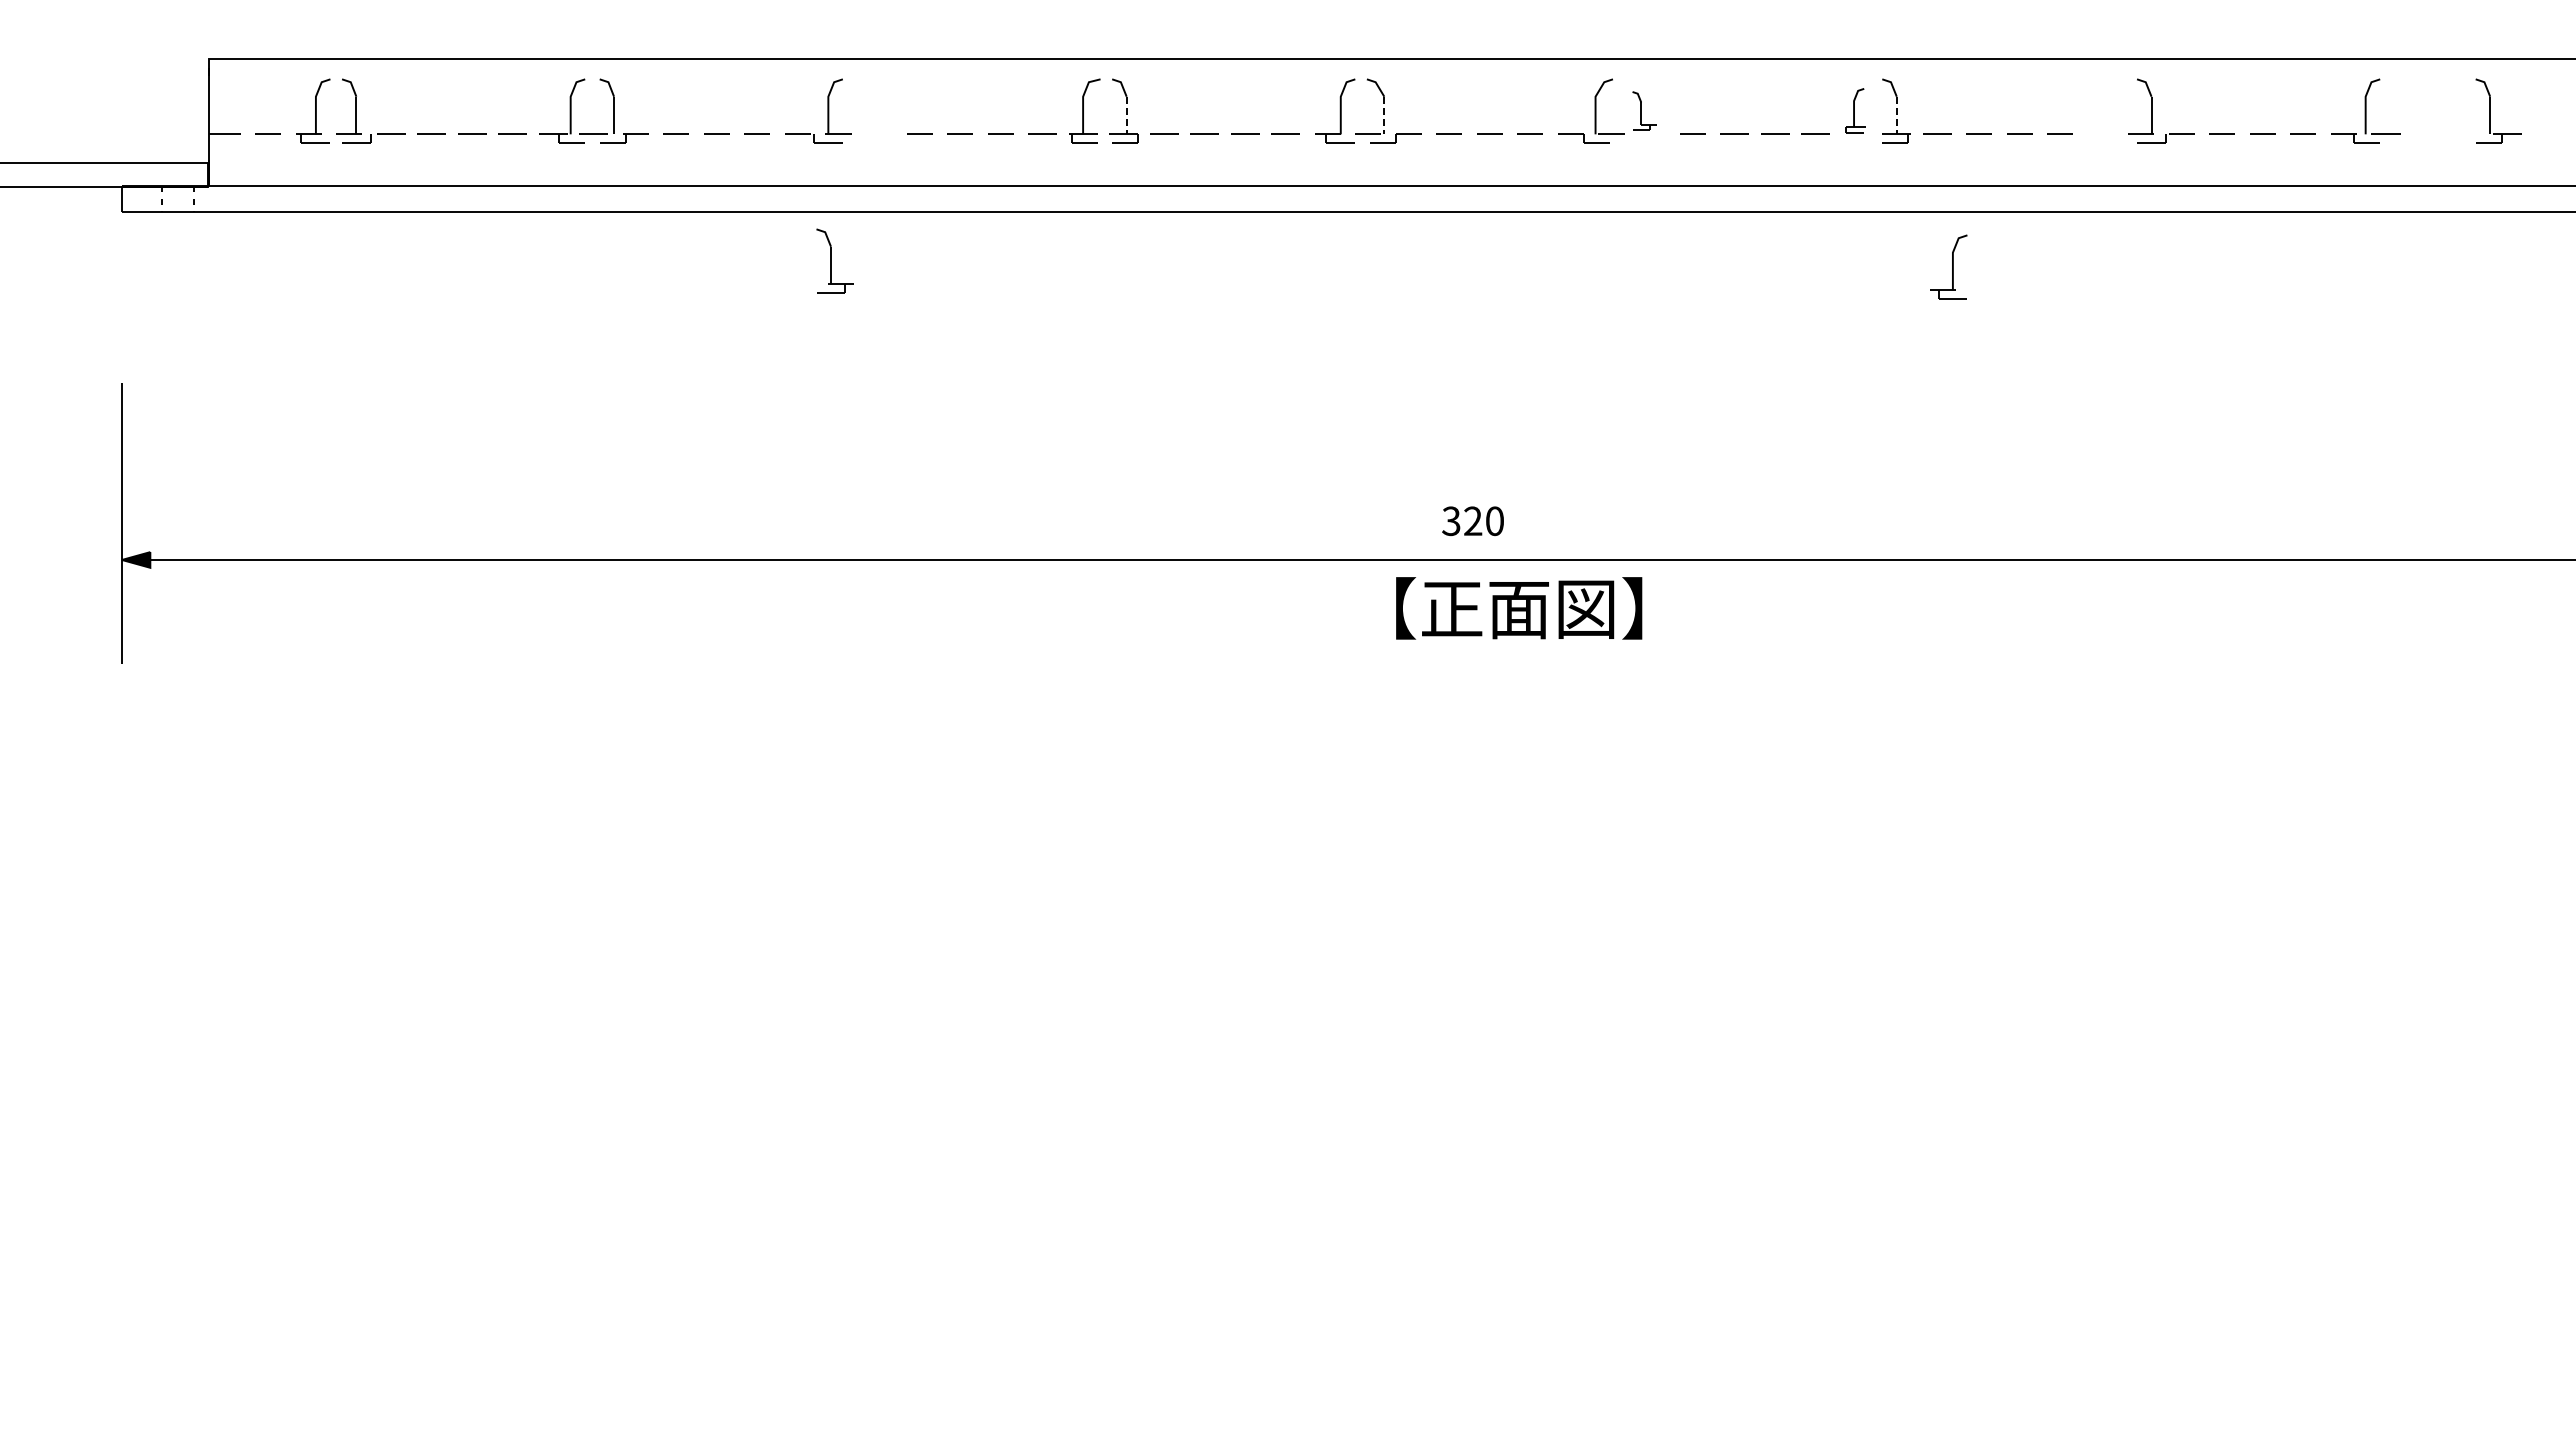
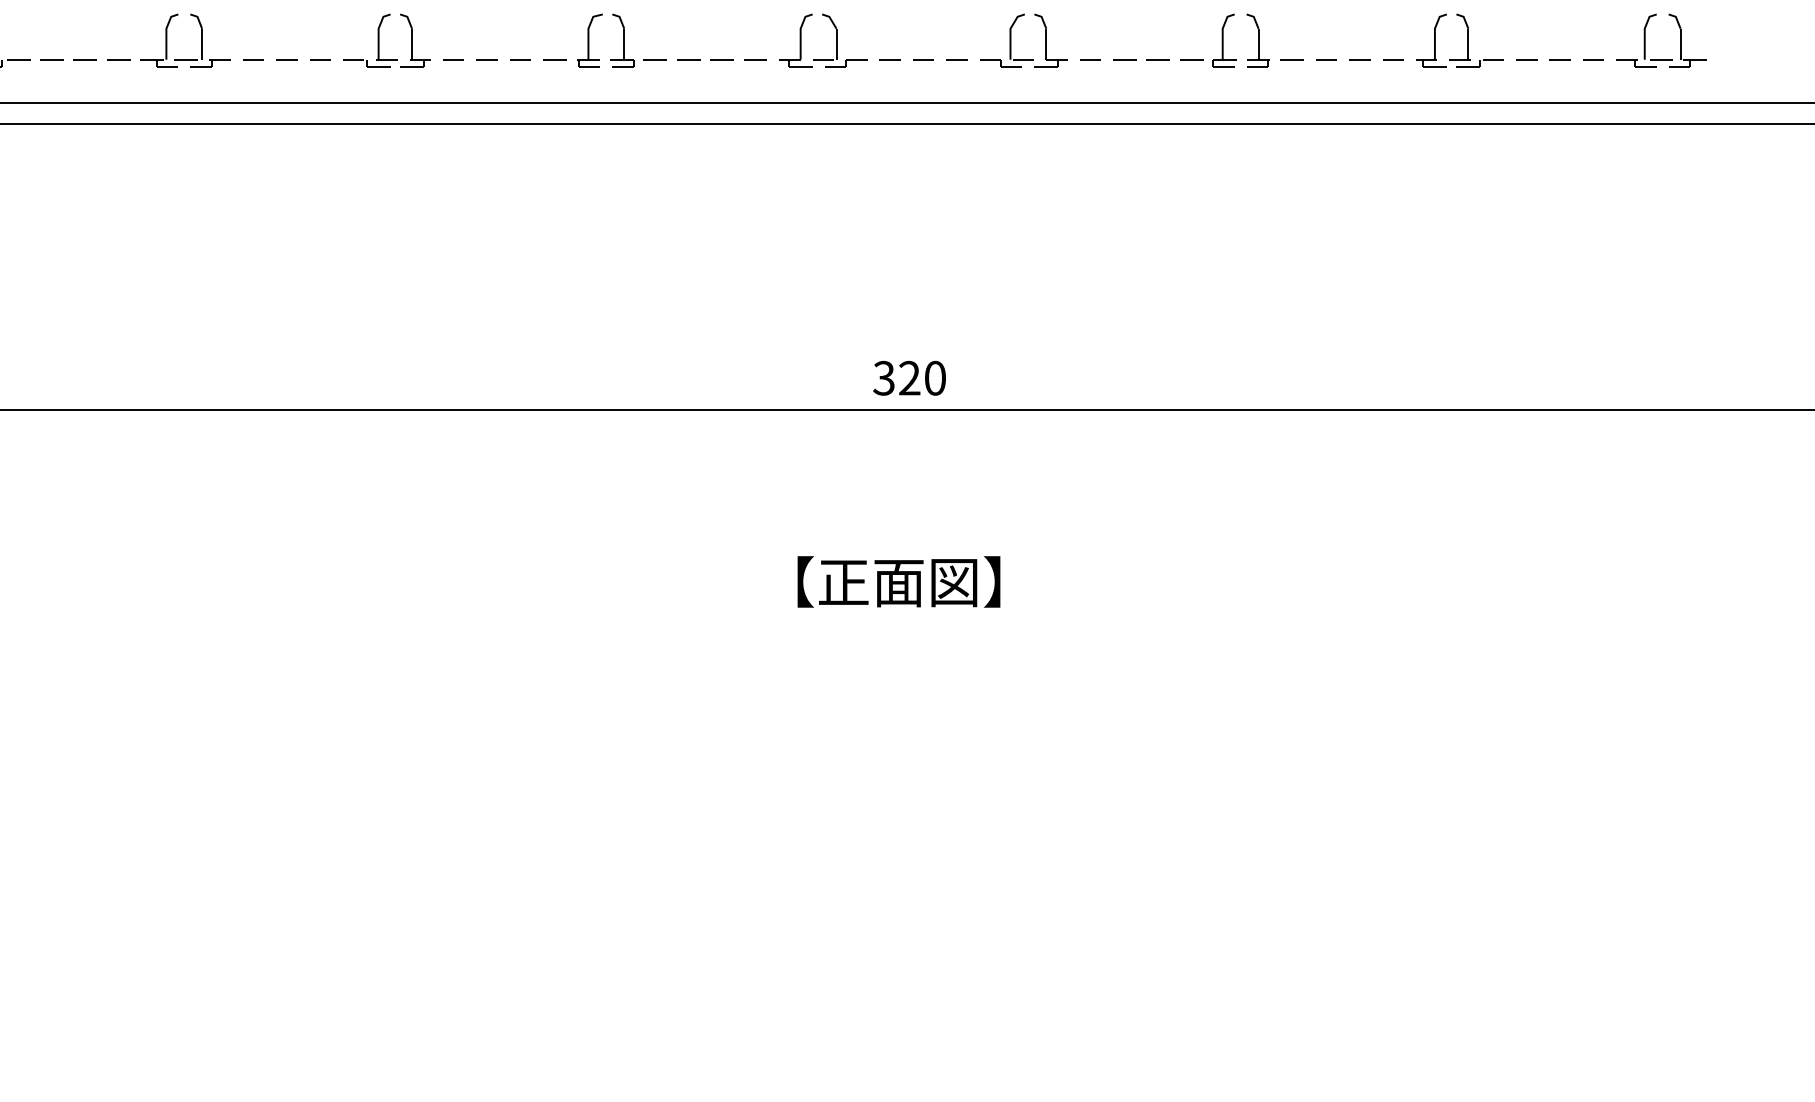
part: (1644, 110) -> (1050, 40), size x1.67
part: (1855, 110) -> (1224, 40), size x1.43
part: (2490, 110) -> (1680, 40), moved
line: (1126, 115) -> (624, 44), dashed -> solid
line: (1384, 115) -> (836, 44), dashed -> solid
line: (1896, 115) -> (1258, 44), dashed -> solid
part: (834, 260) -> (414, 40), moved
part: (1948, 266) -> (1431, 40), moved
part: (1472, 521) -> (909, 378), size x1.43
part: (1519, 608) -> (899, 582), moved

